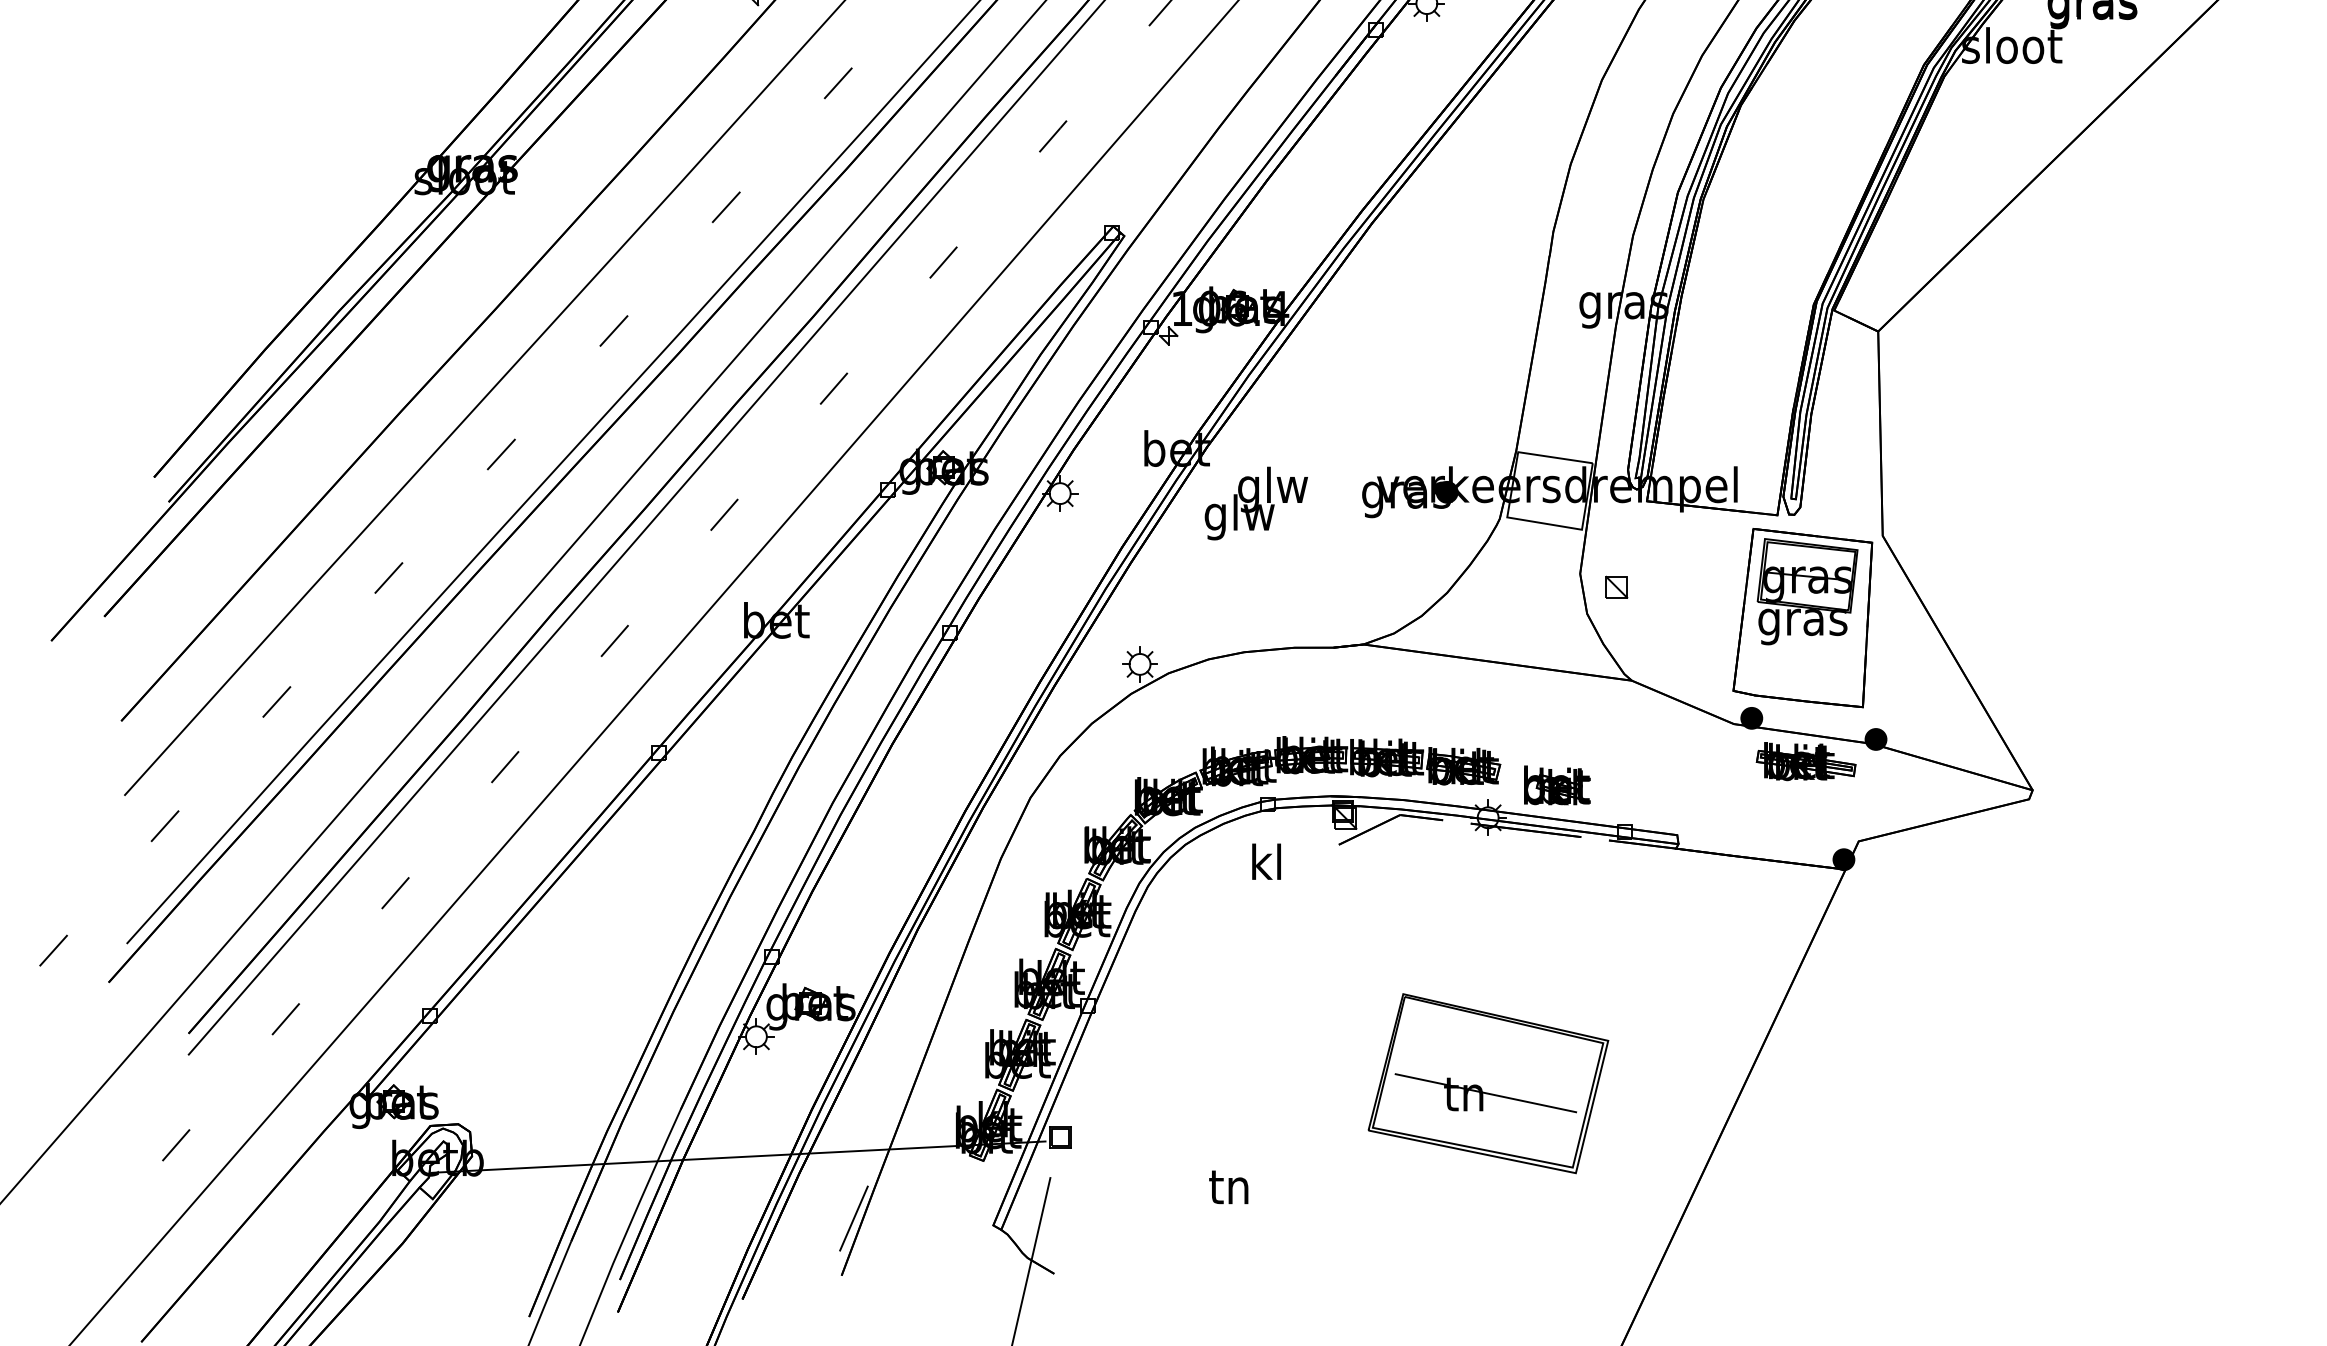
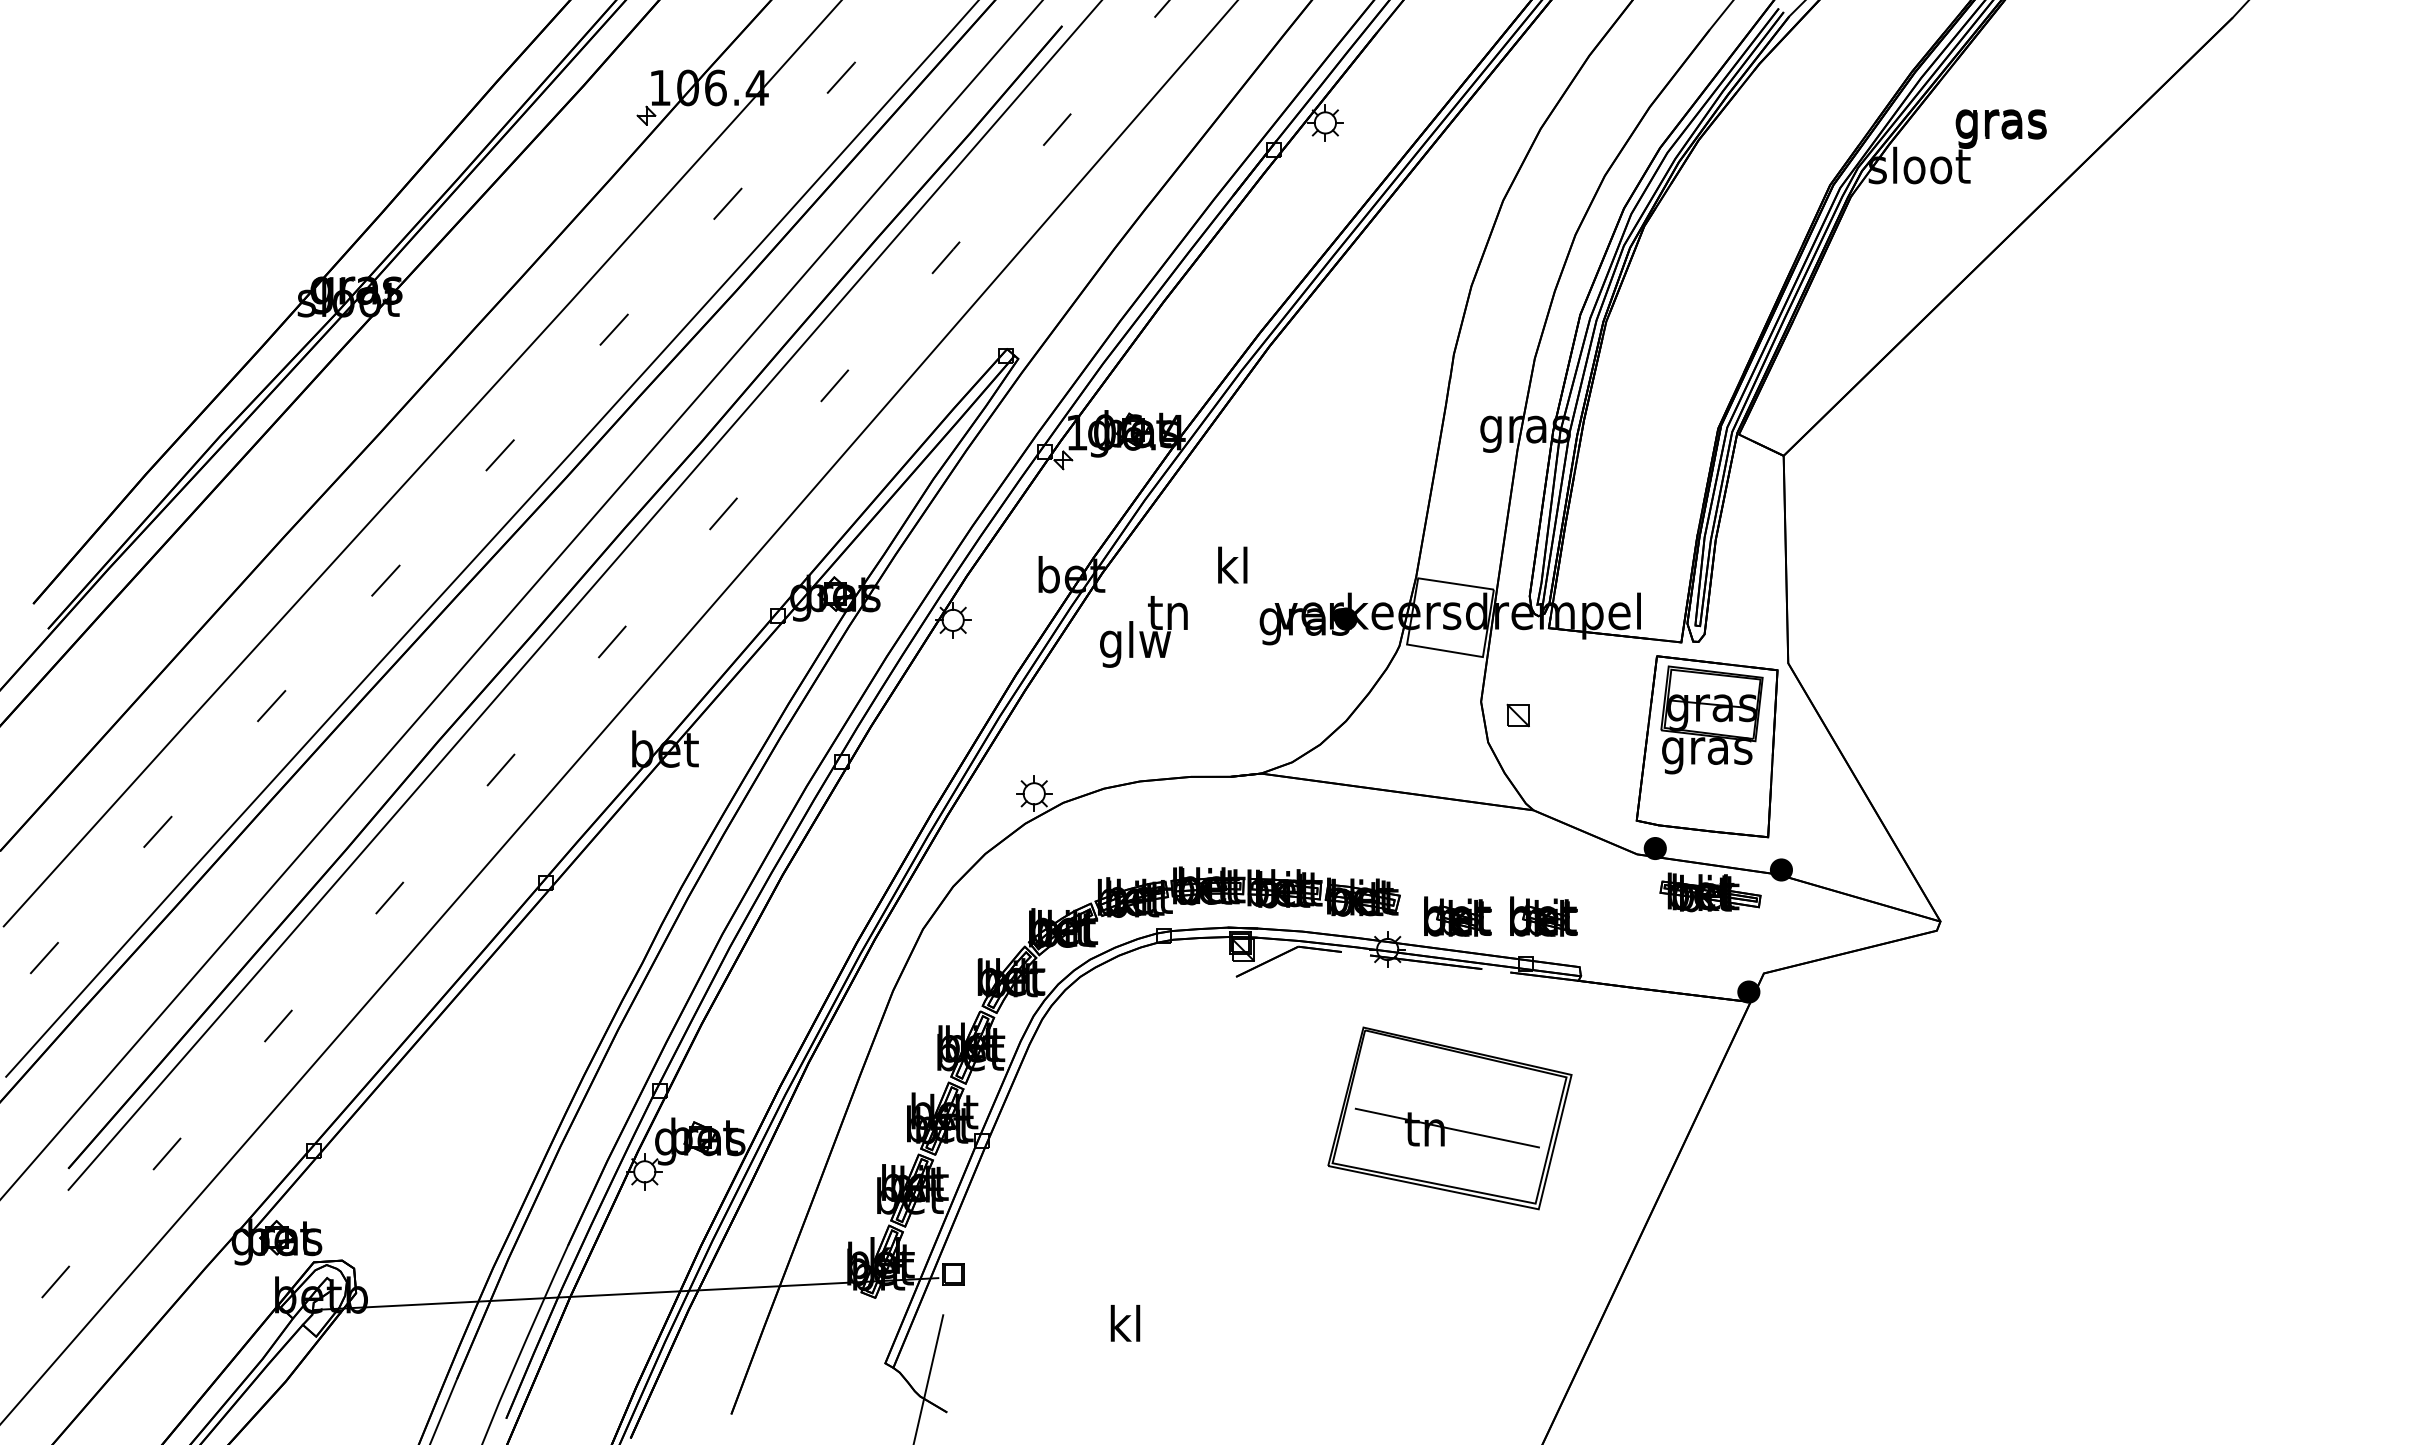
text: (1272, 489) -> (1168, 616), glw -> tn
part: (1641, 785) -> (1543, 916), added
text: (1266, 861) -> (1232, 564), moved
part: (1487, 1083) -> (1449, 1118), moved
text: (1228, 1185) -> (1124, 1322), tn -> kl
line: (853, 1217) -> (743, 1355), removed

